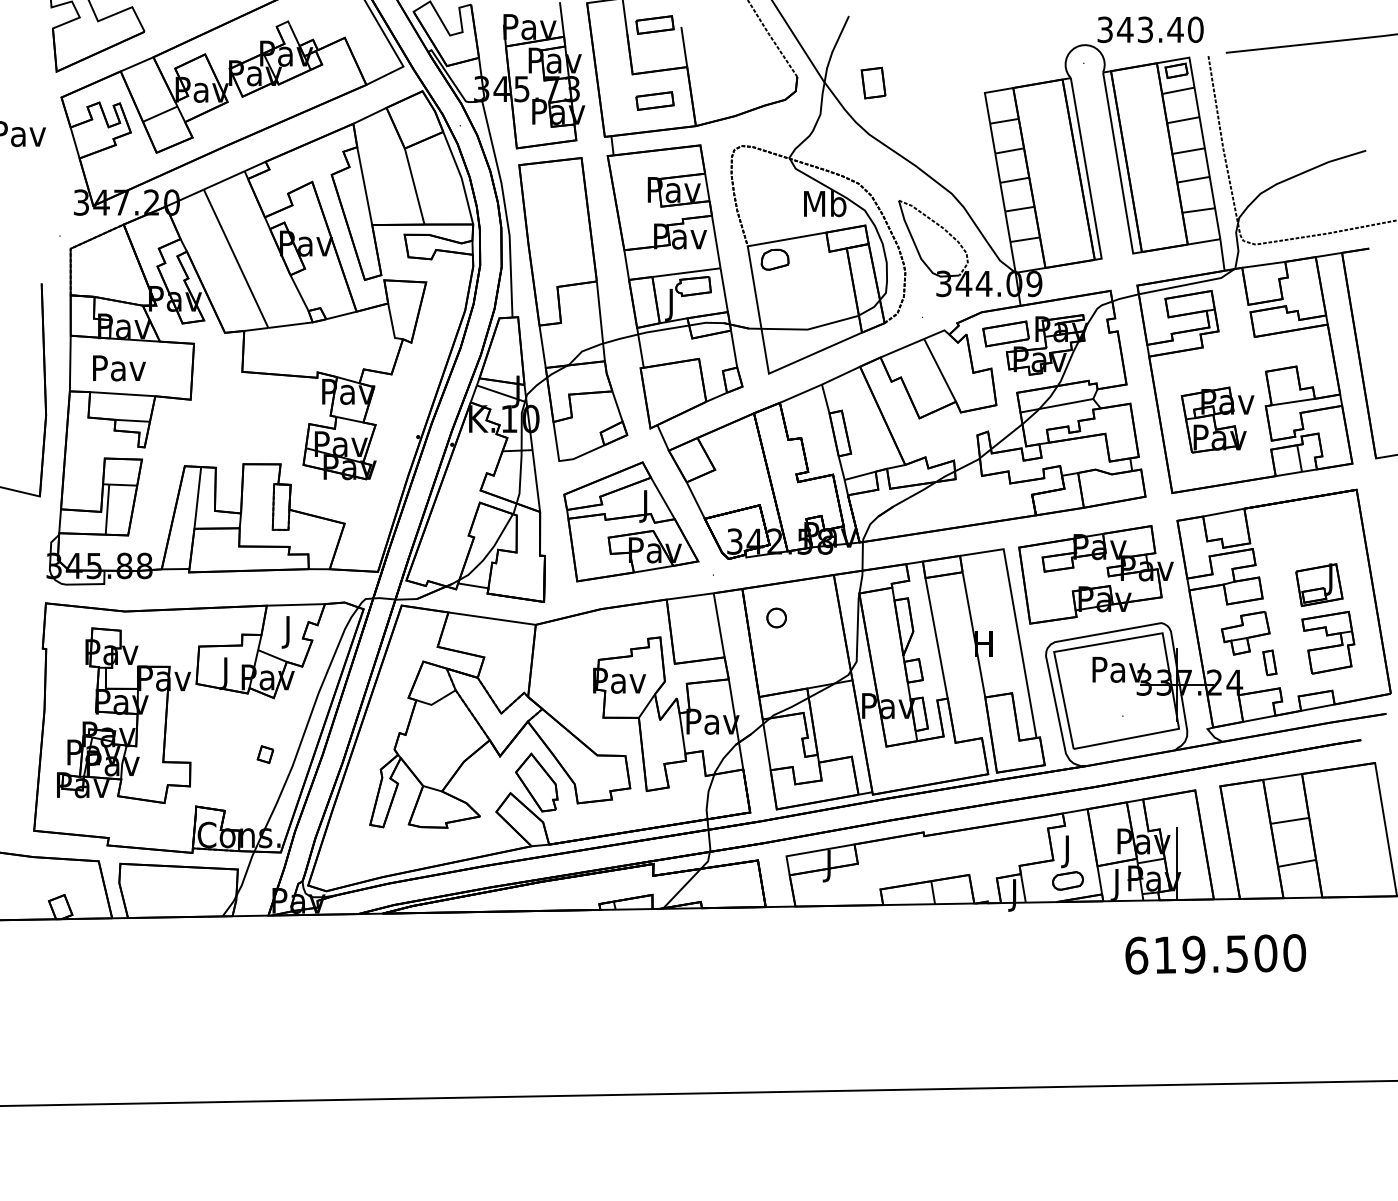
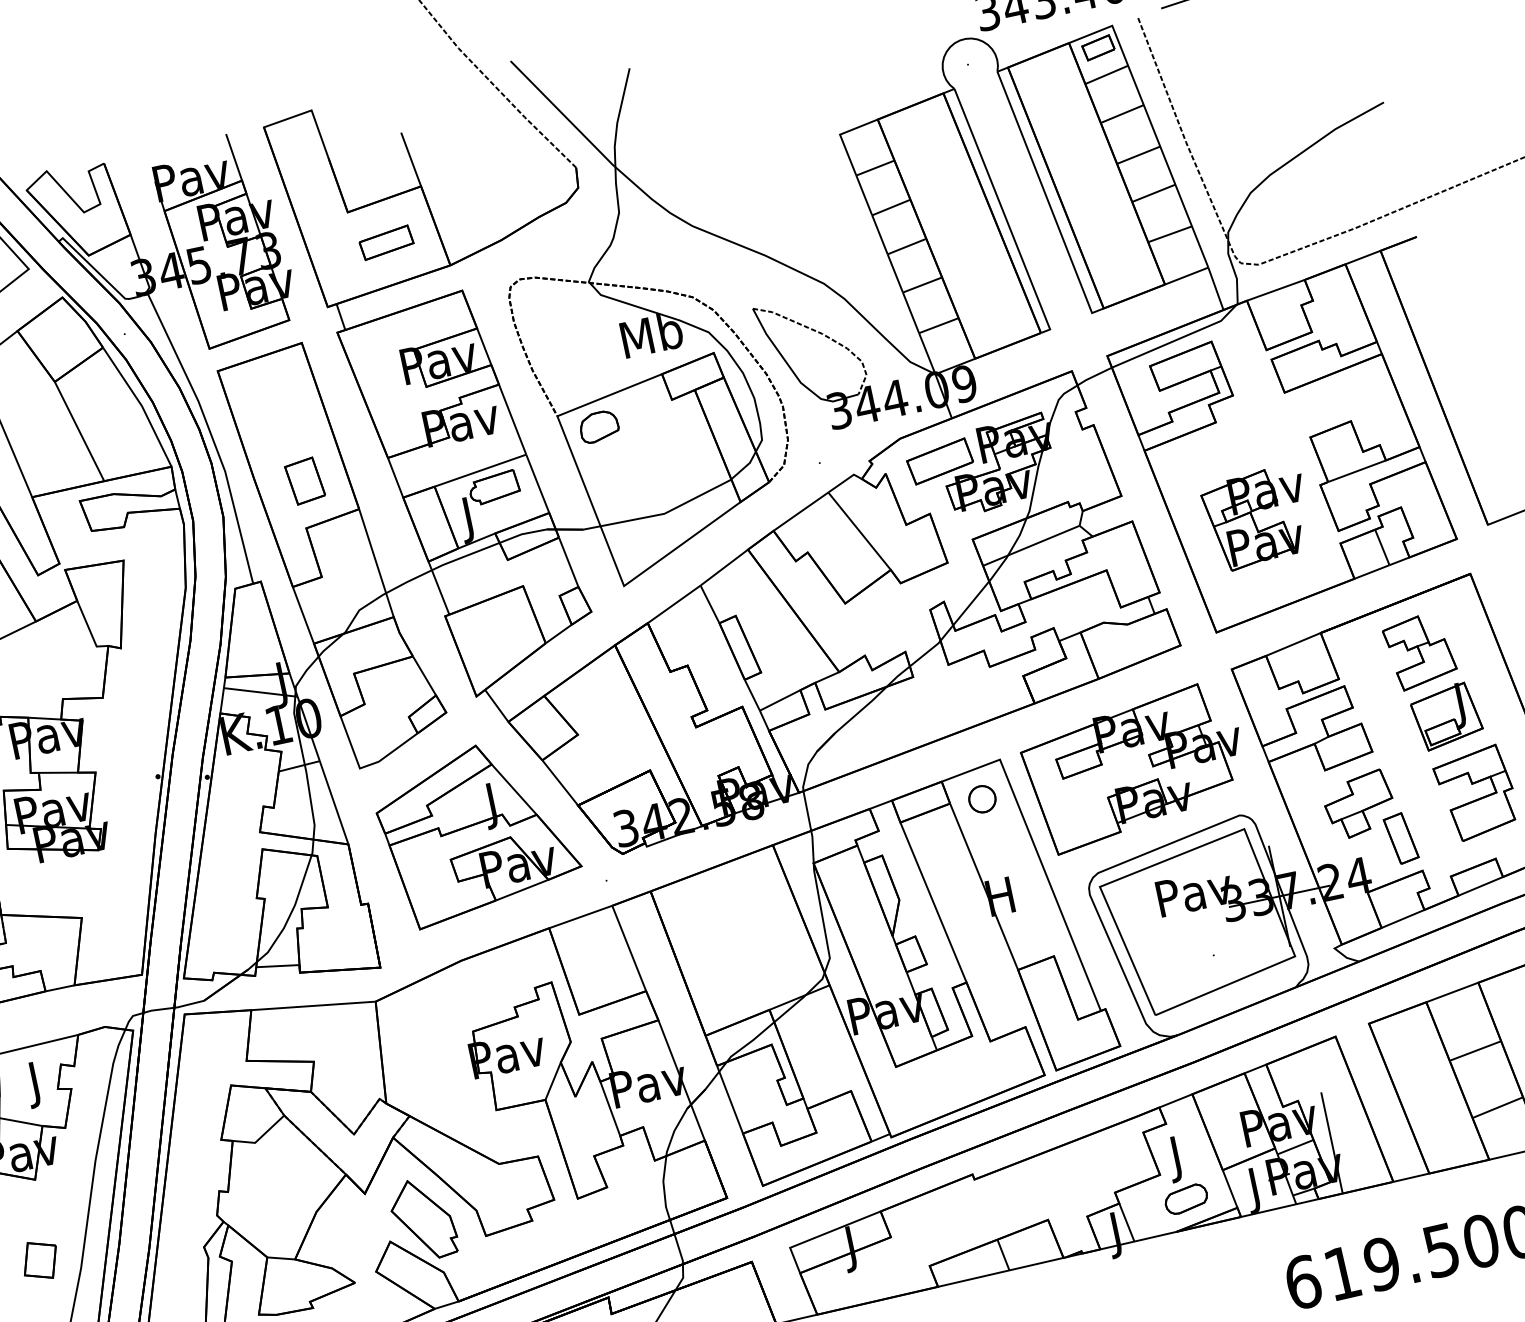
part: (654, 24) -> (363, 137), removed
part: (873, 82) -> (304, 480), moved
part: (1310, 535) -> (1419, 650), added
part: (776, 617) -> (982, 798), moved
part: (1269, 662) -> (1400, 838), size x1.43
part: (265, 754) -> (40, 1260), size x1.67

